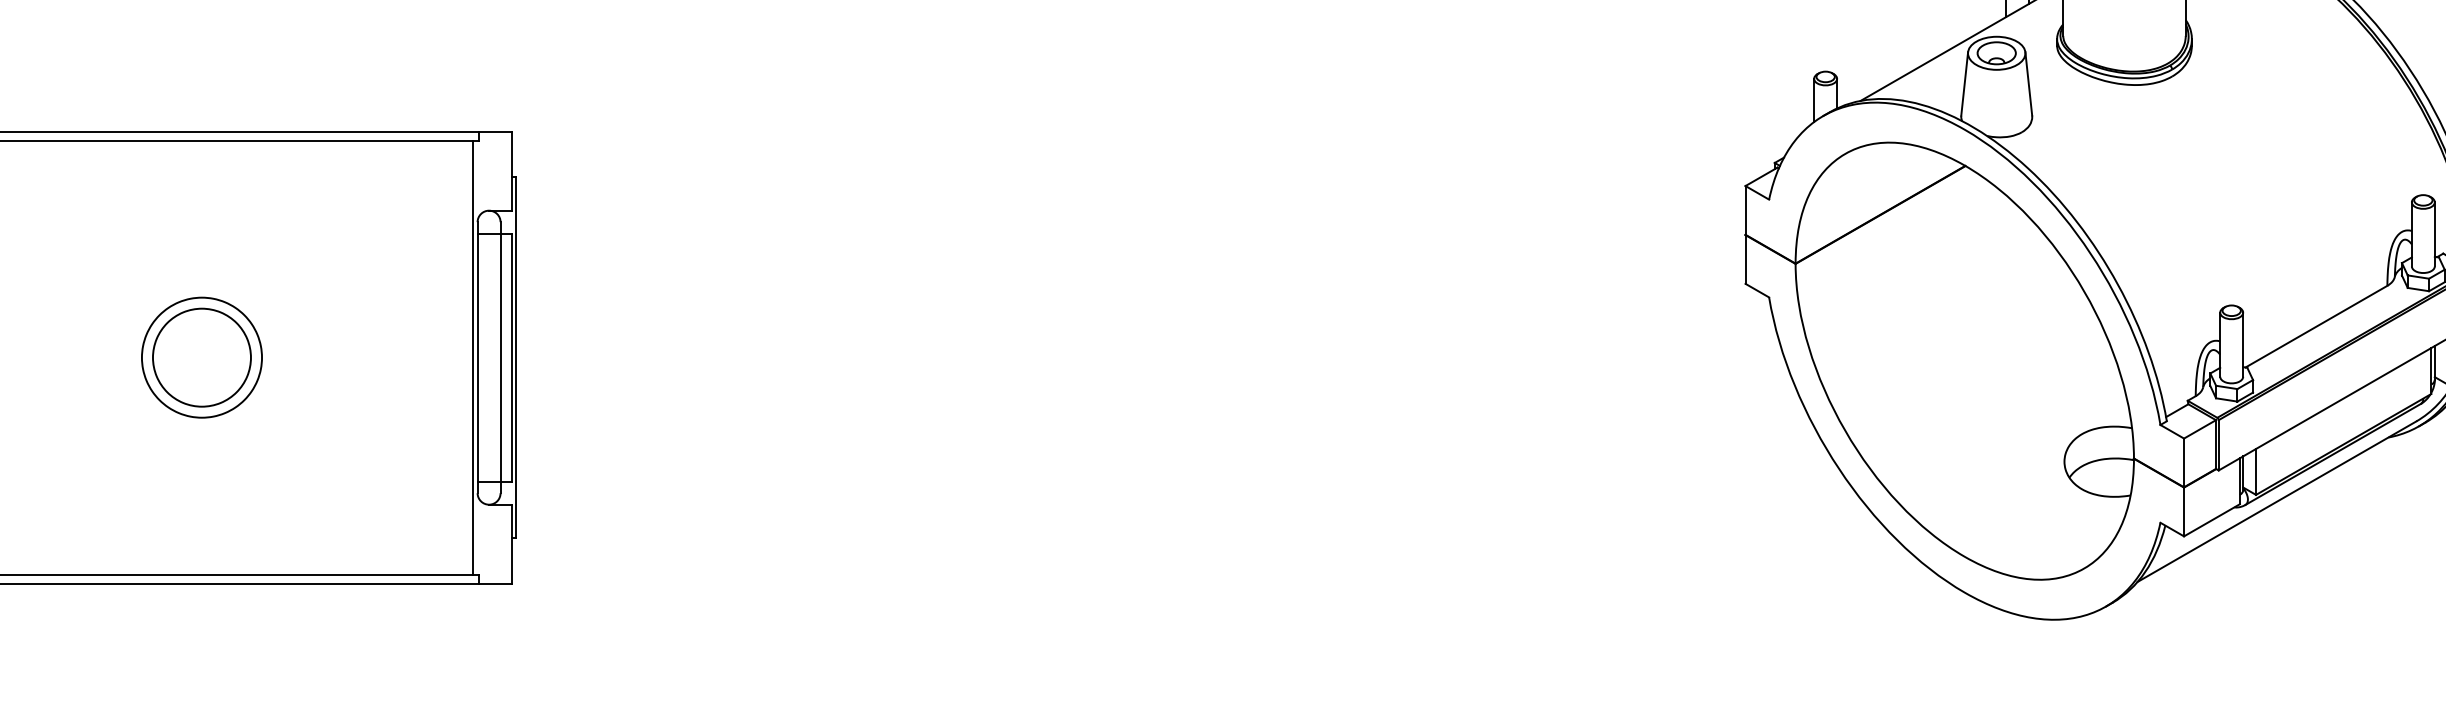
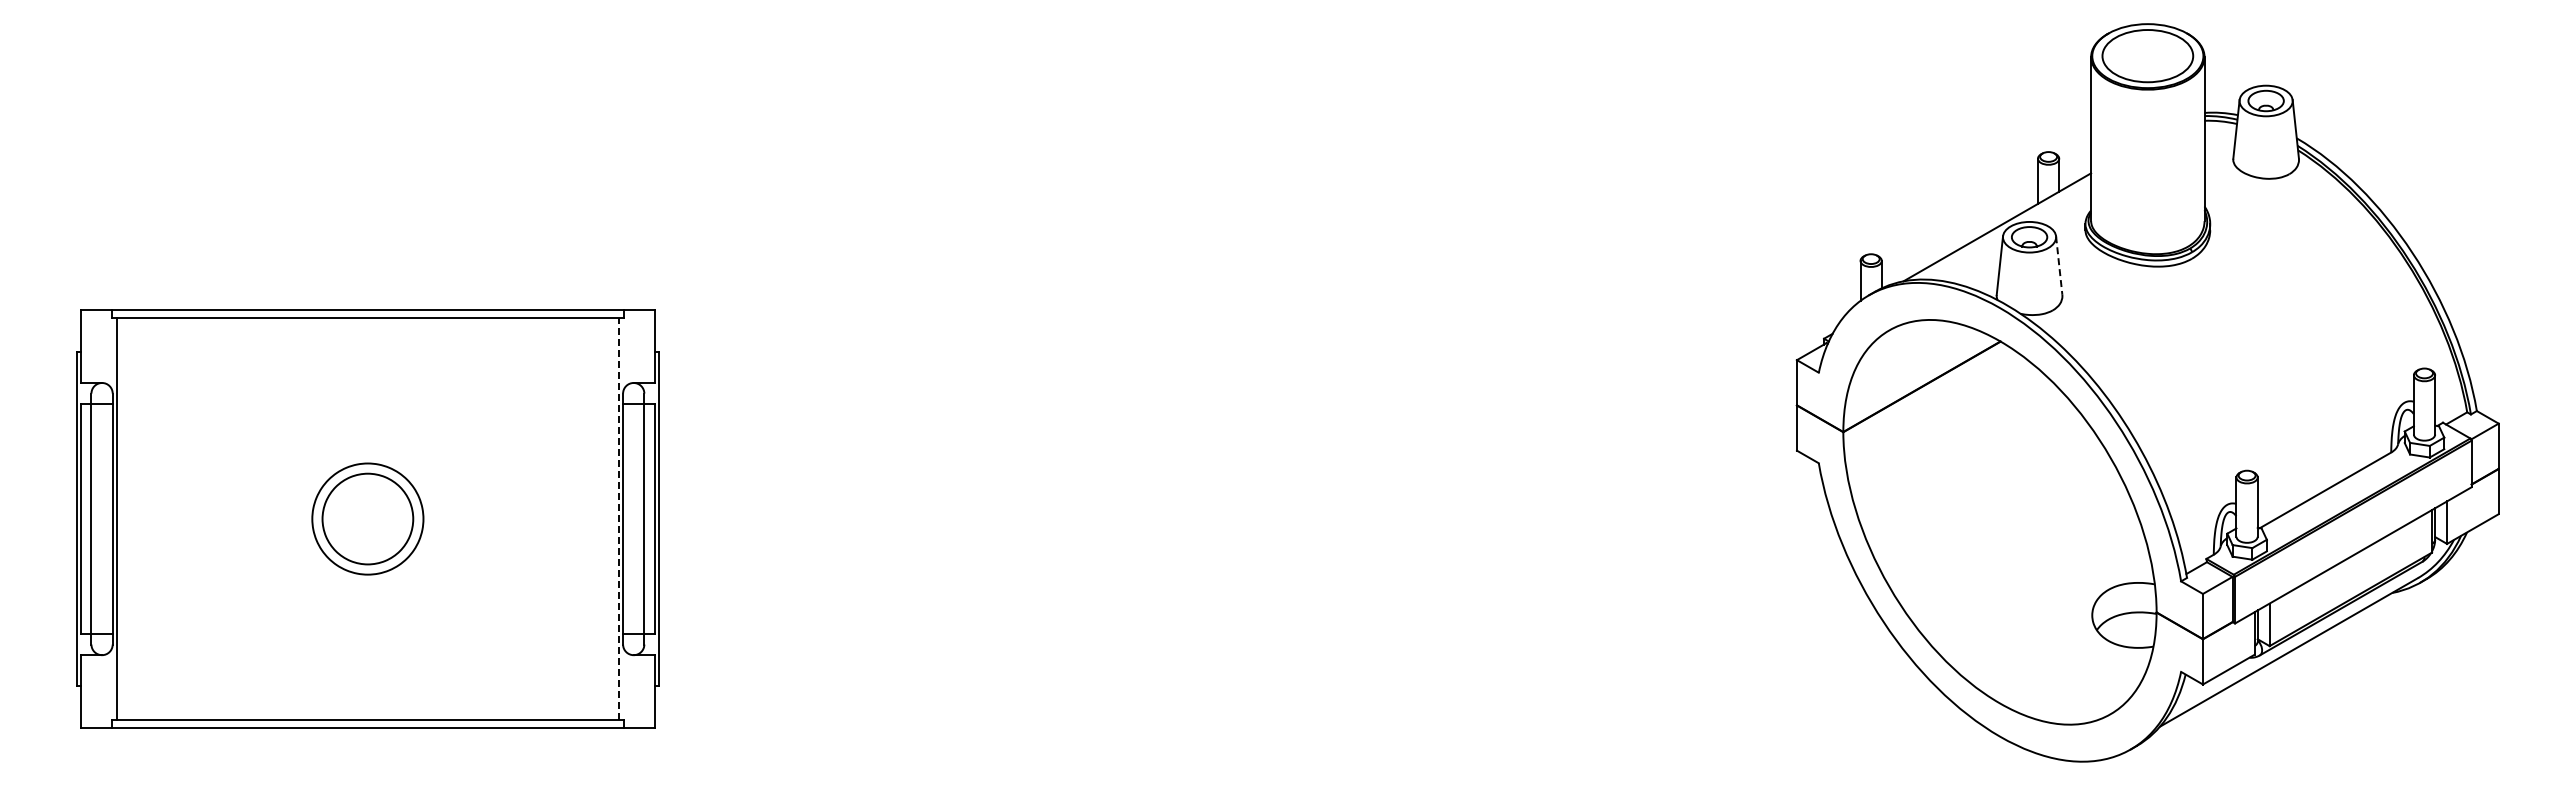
line: (2029, 84) -> (2059, 266), solid -> dashed
line: (472, 358) -> (618, 519), solid -> dashed

